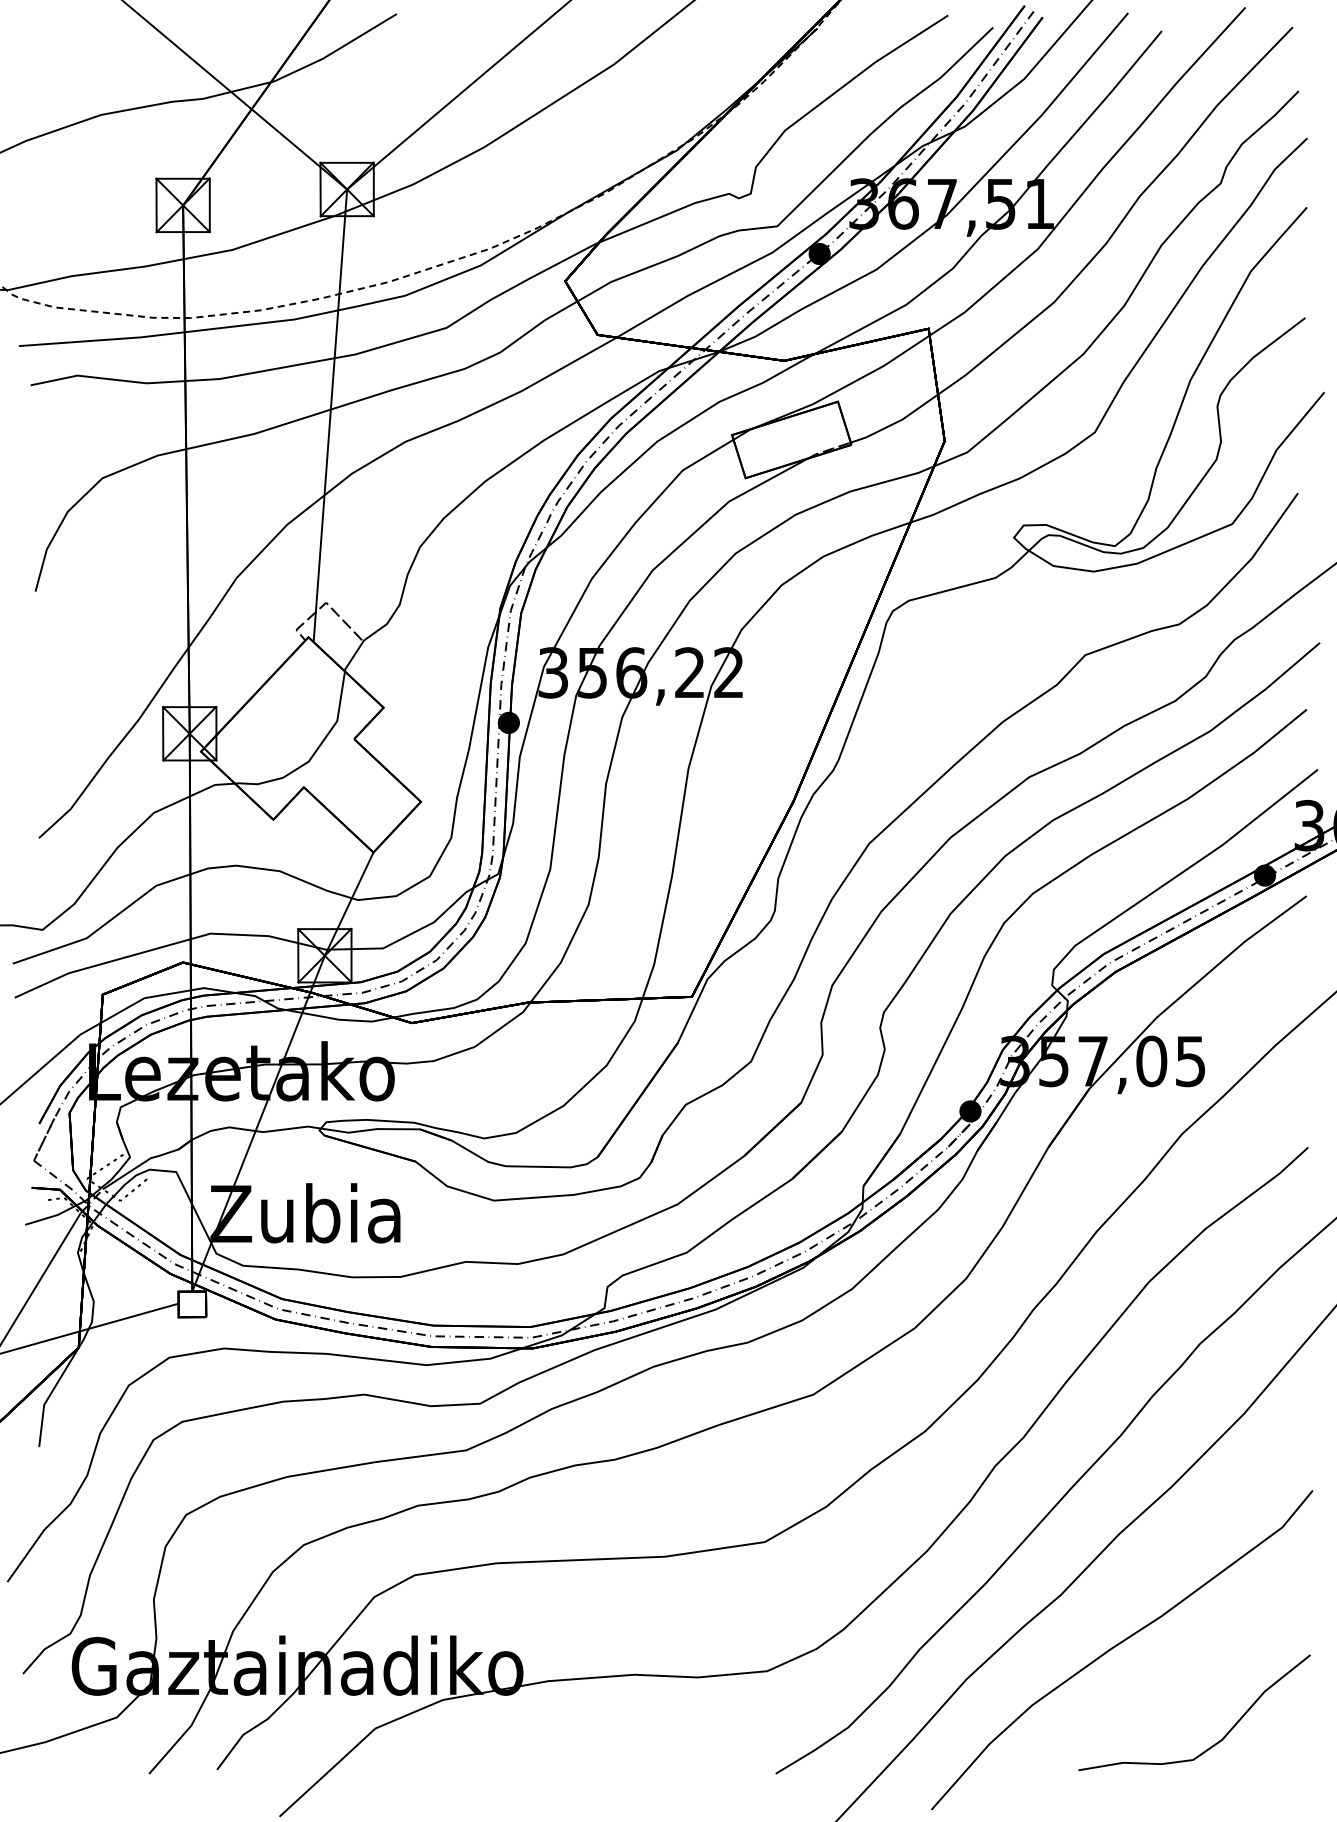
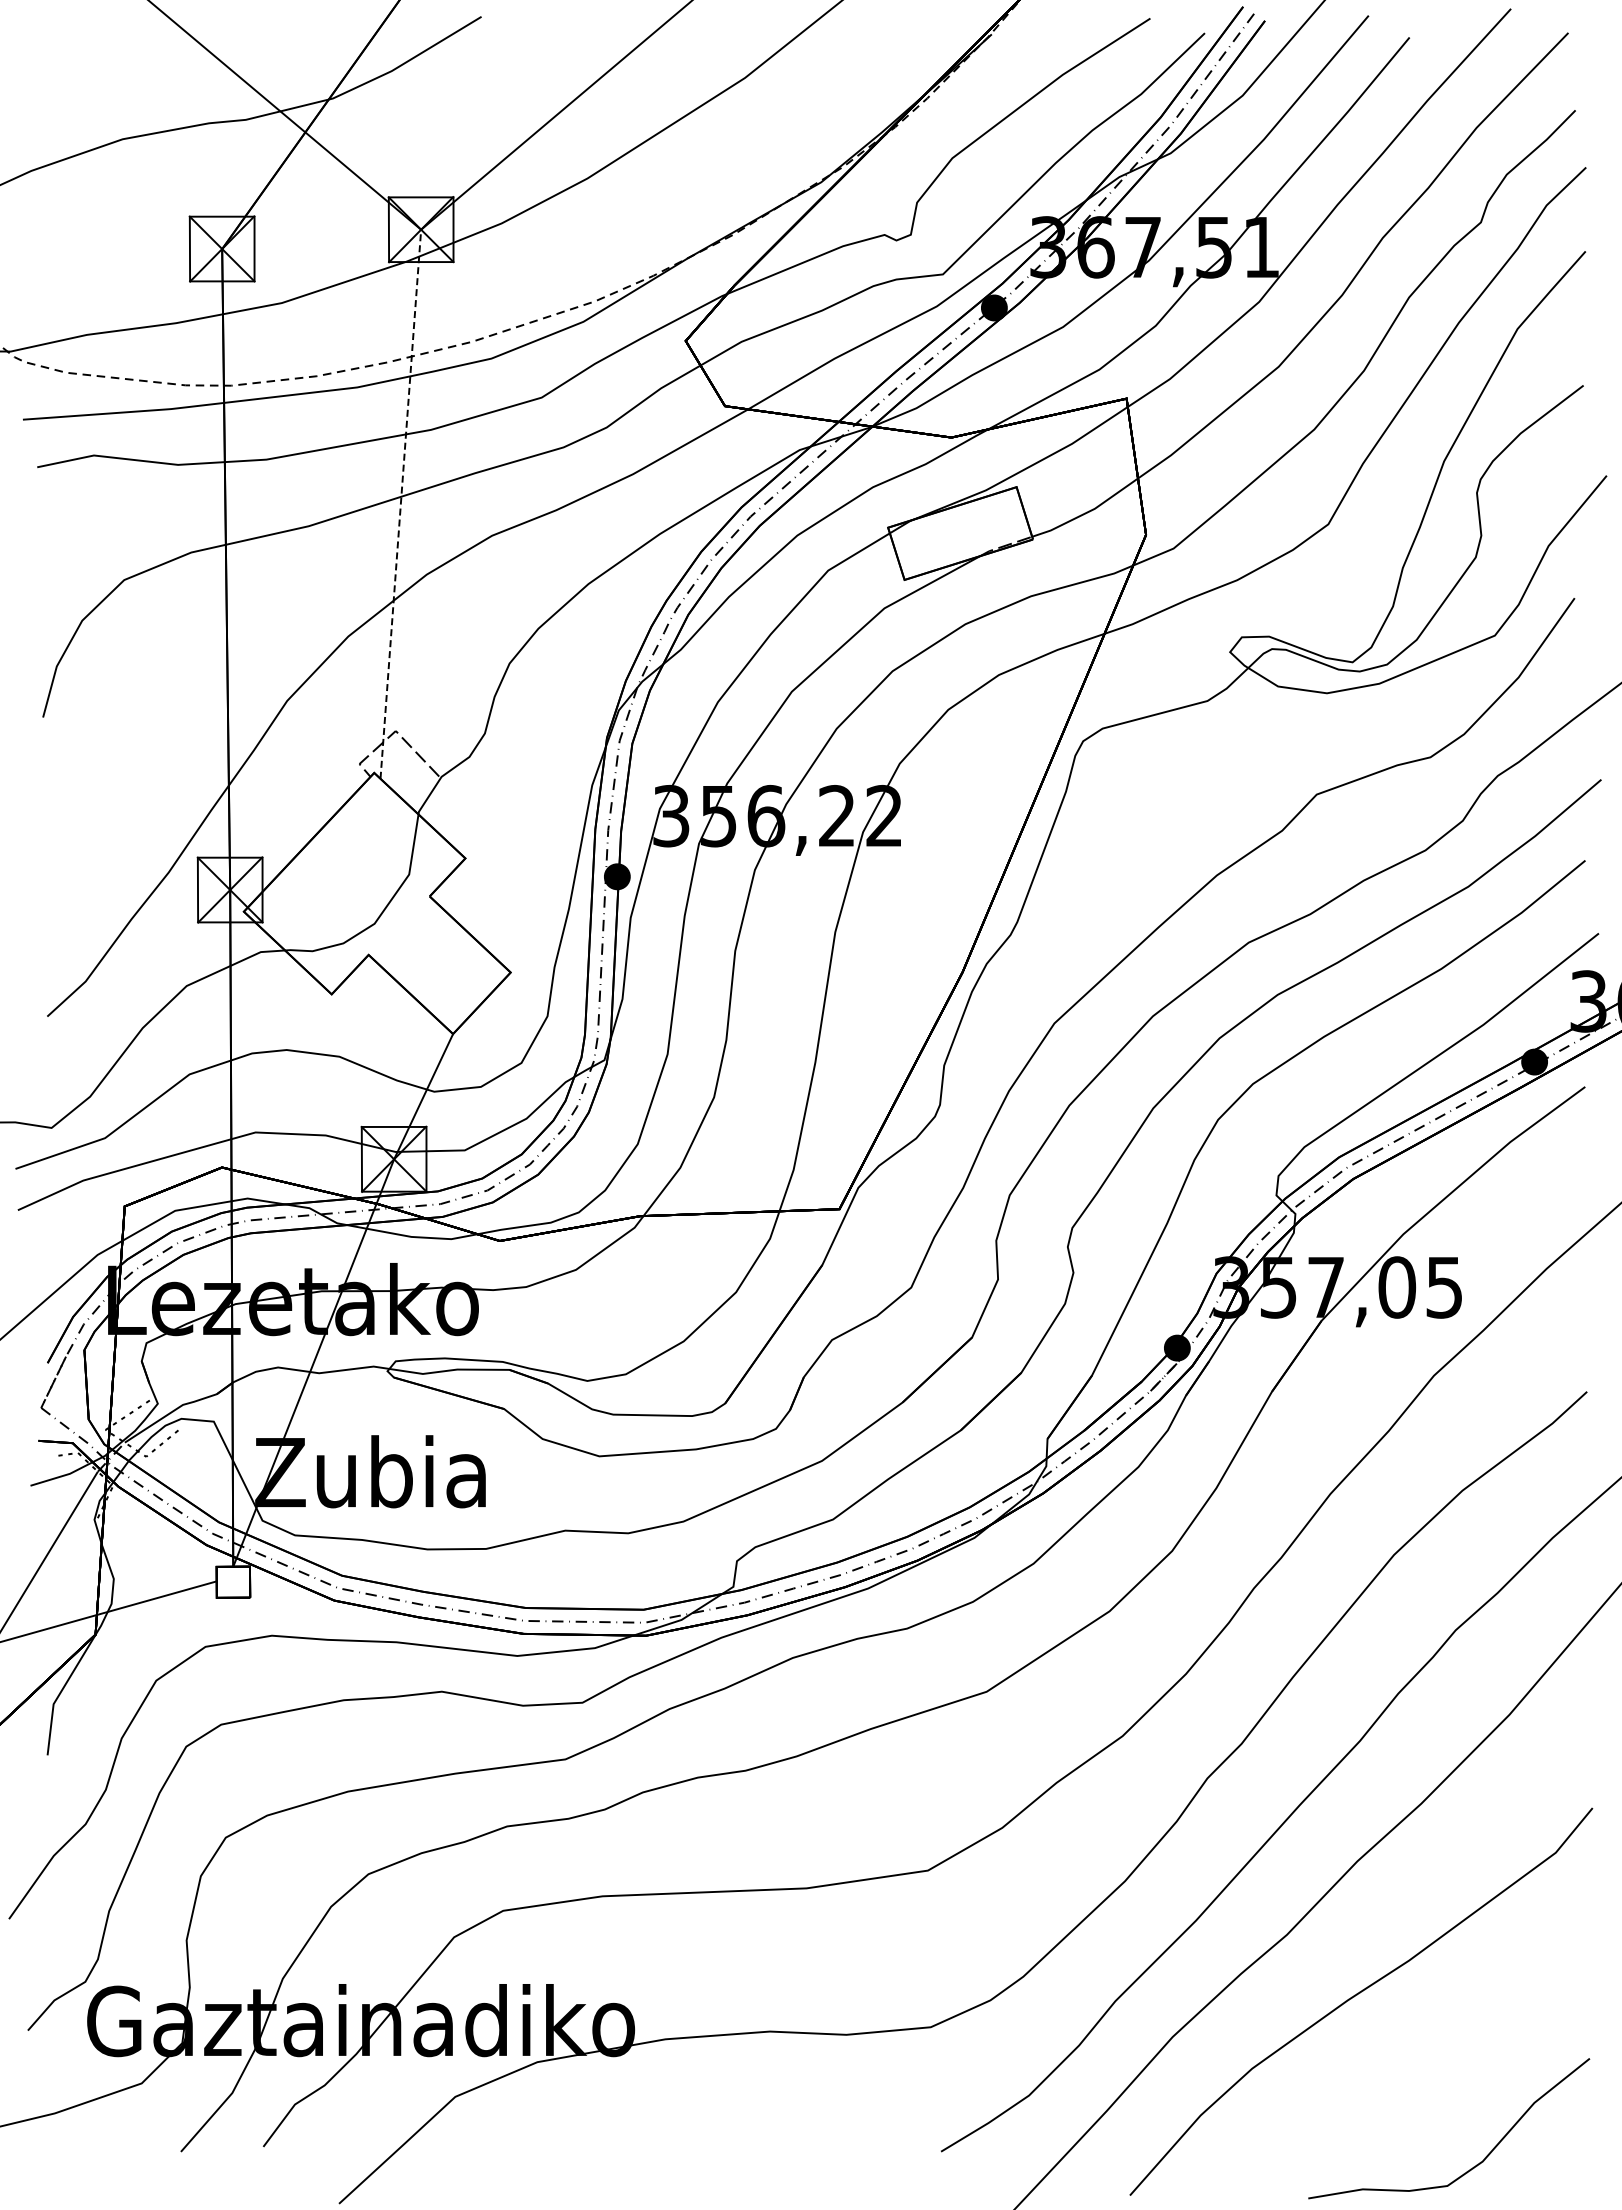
line: (330, 415) -> (400, 503), solid -> dashed
curve: (1214, 1743) -> (1473, 2166), moved

